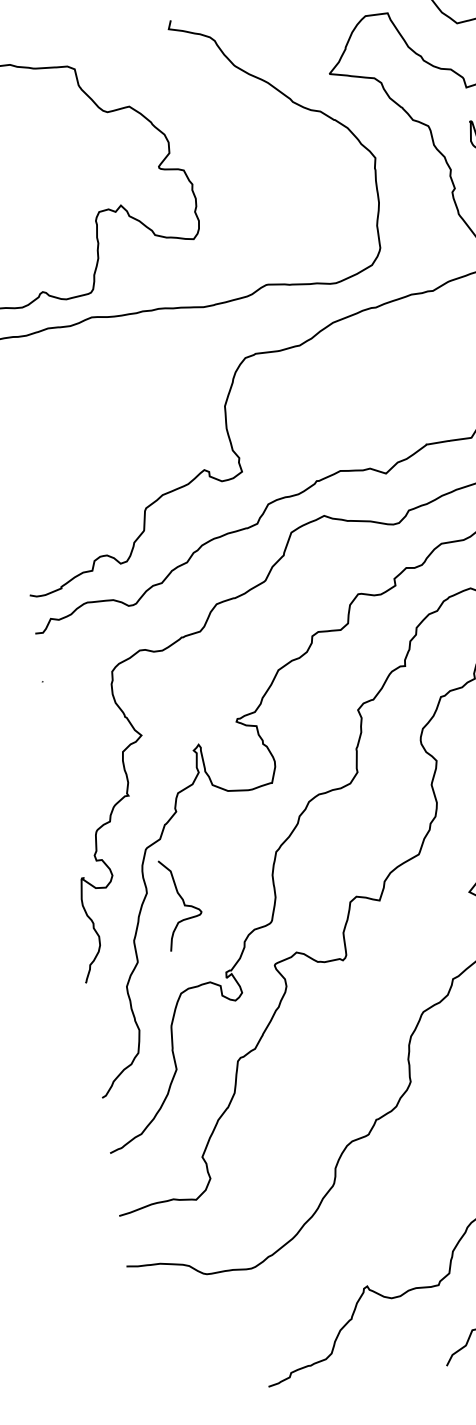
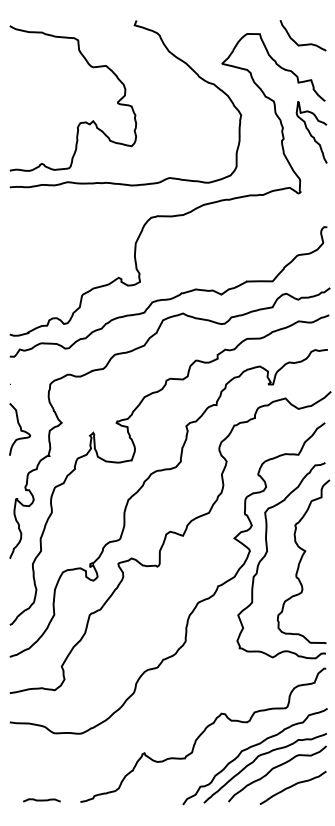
curve: (183, 903) -> (20, 429), moved
curve: (200, 1393) -> (41, 800), added

